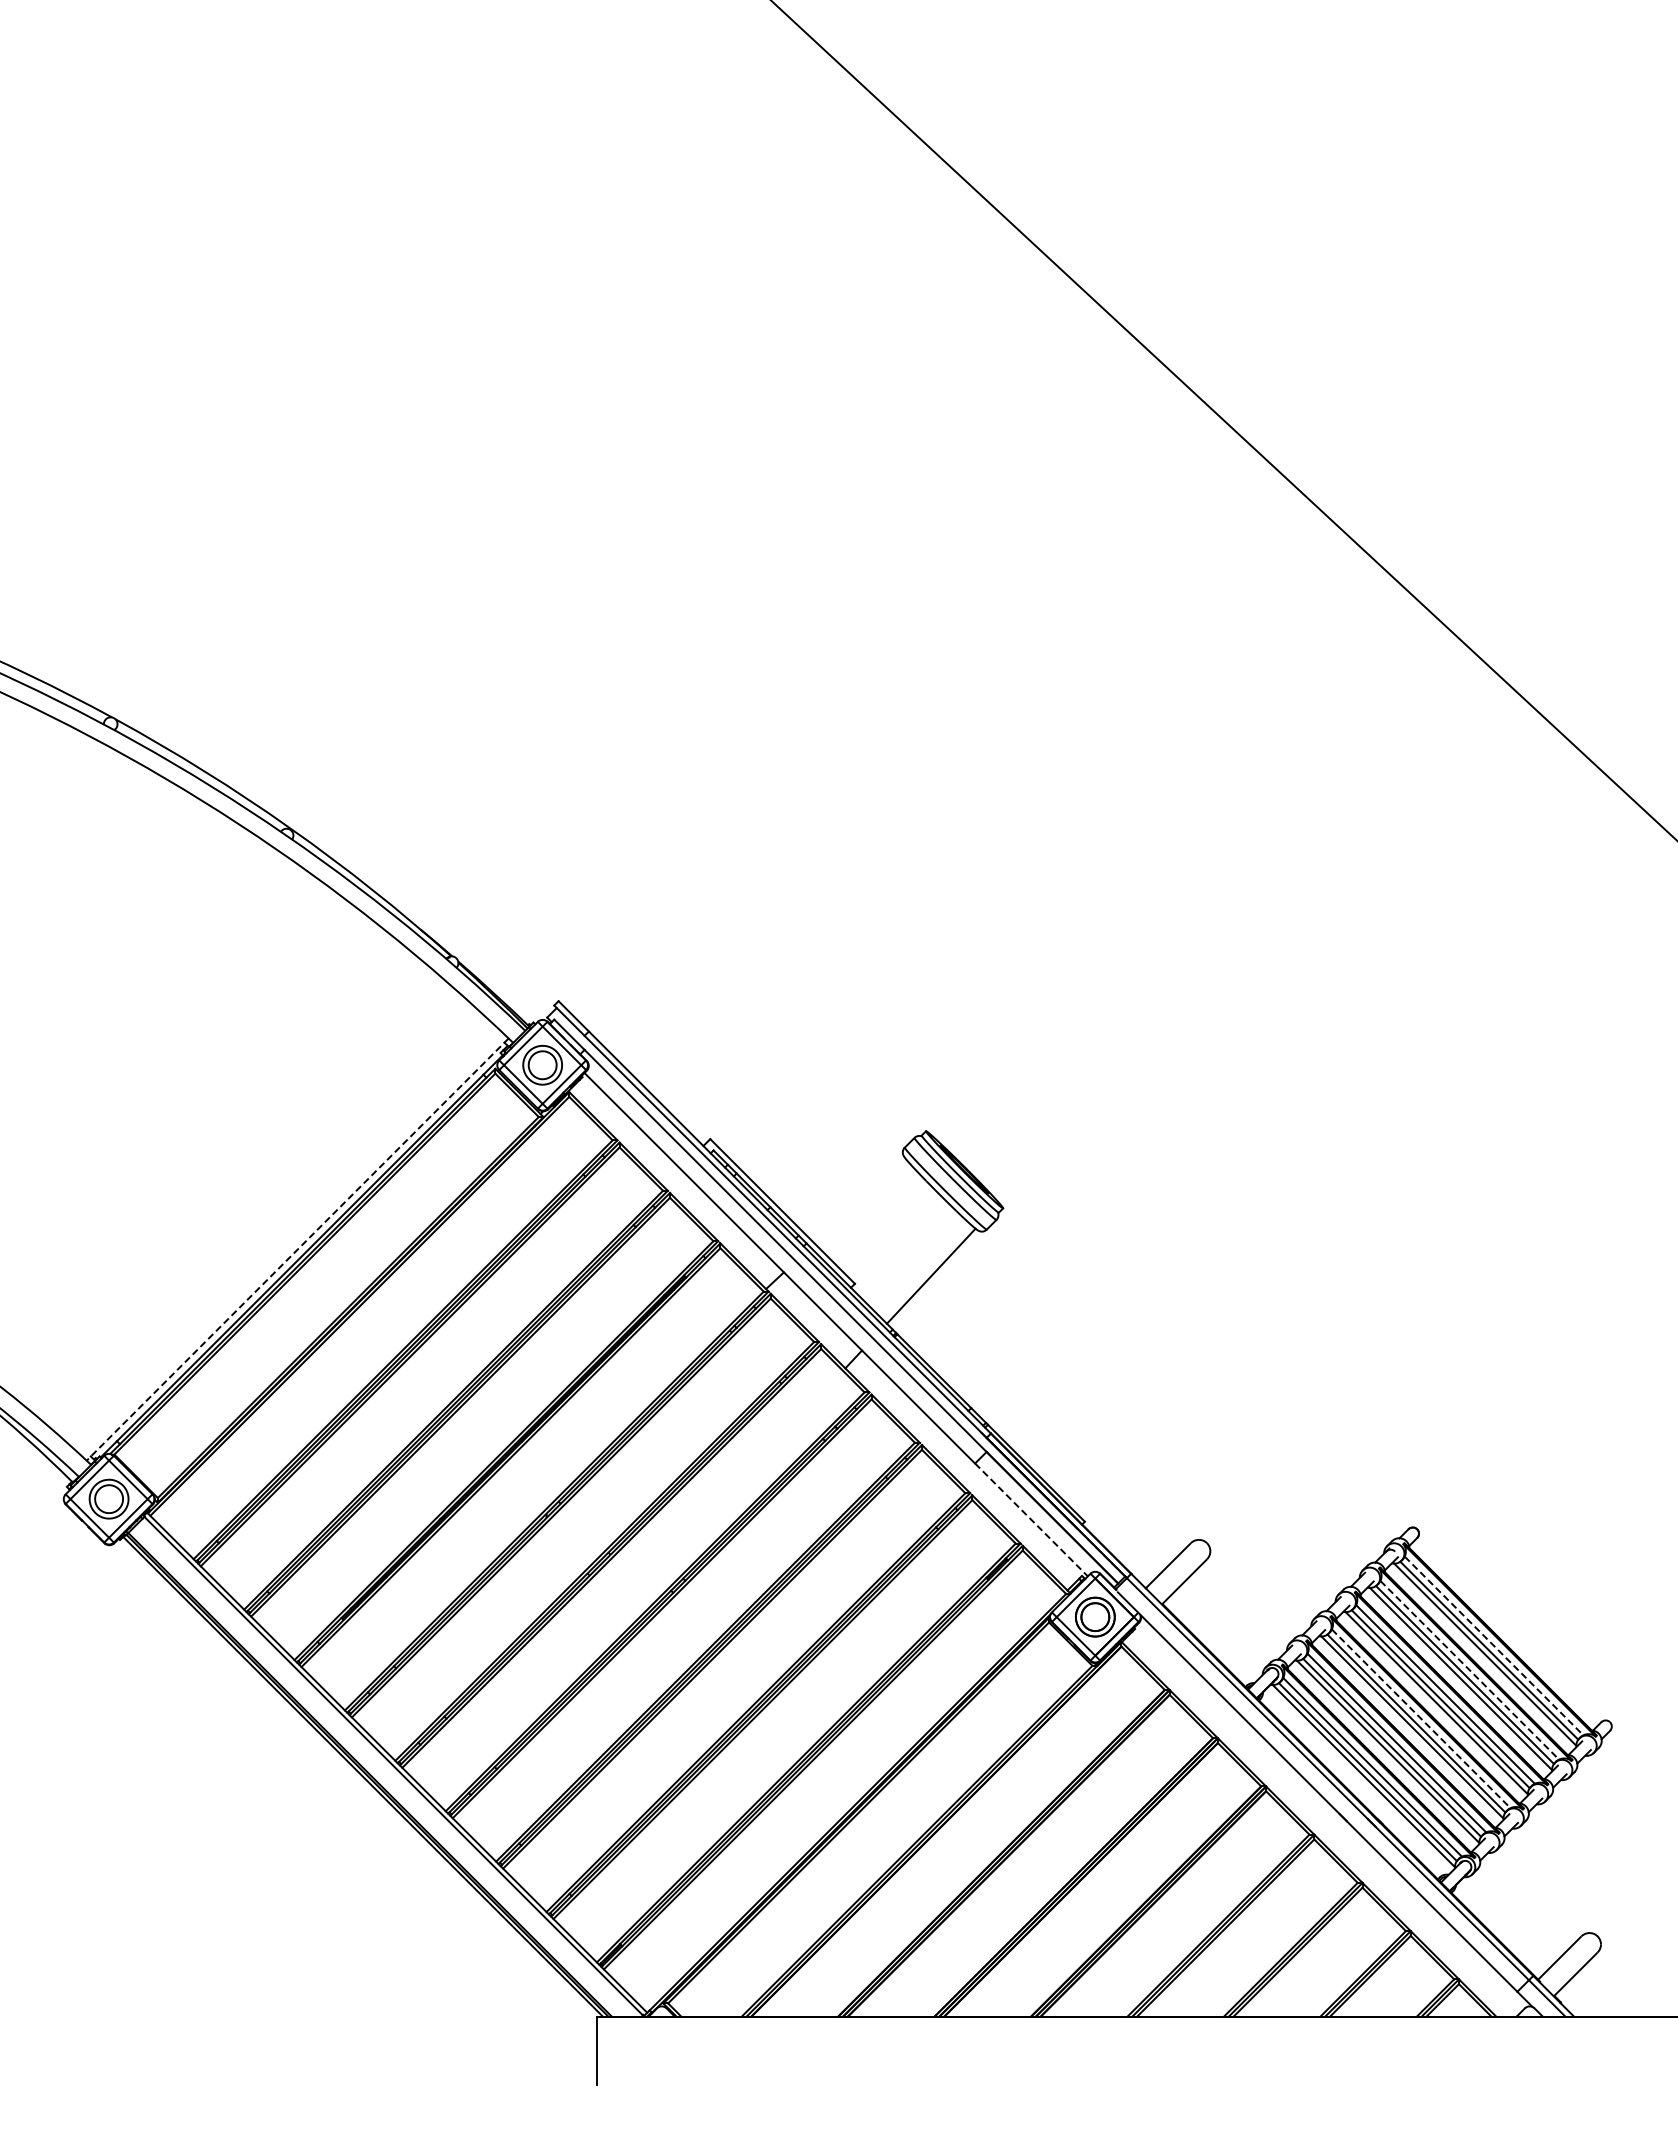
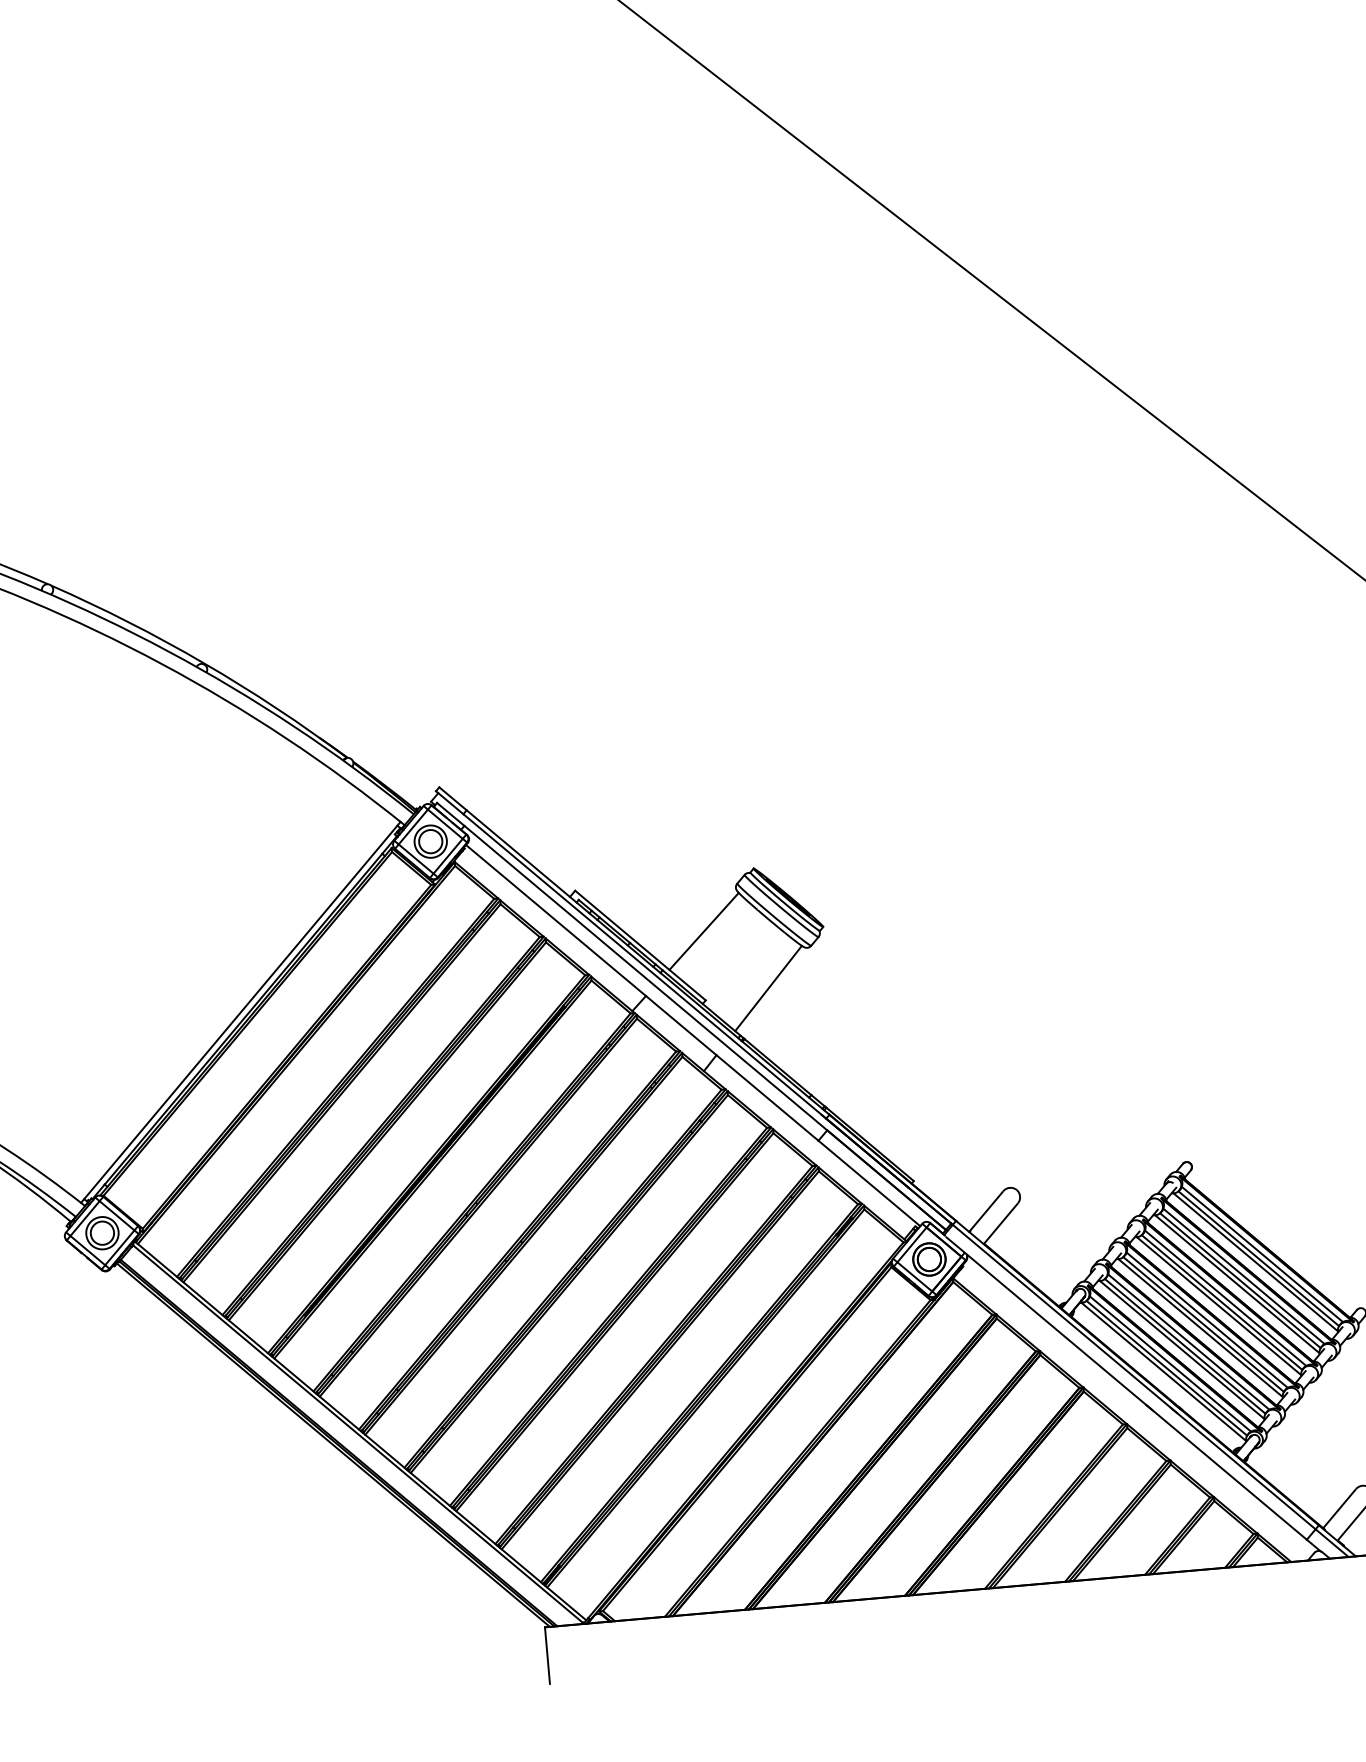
line: (859, 1200) -> (703, 930), added
line: (297, 1249) -> (240, 1012), dashed -> solid
line: (1031, 1519) -> (869, 1183), dashed -> solid
line: (1494, 1646) -> (1262, 1254), dashed -> solid
line: (1470, 1670) -> (1244, 1276), dashed -> solid
line: (1421, 1719) -> (1207, 1320), dashed -> solid

